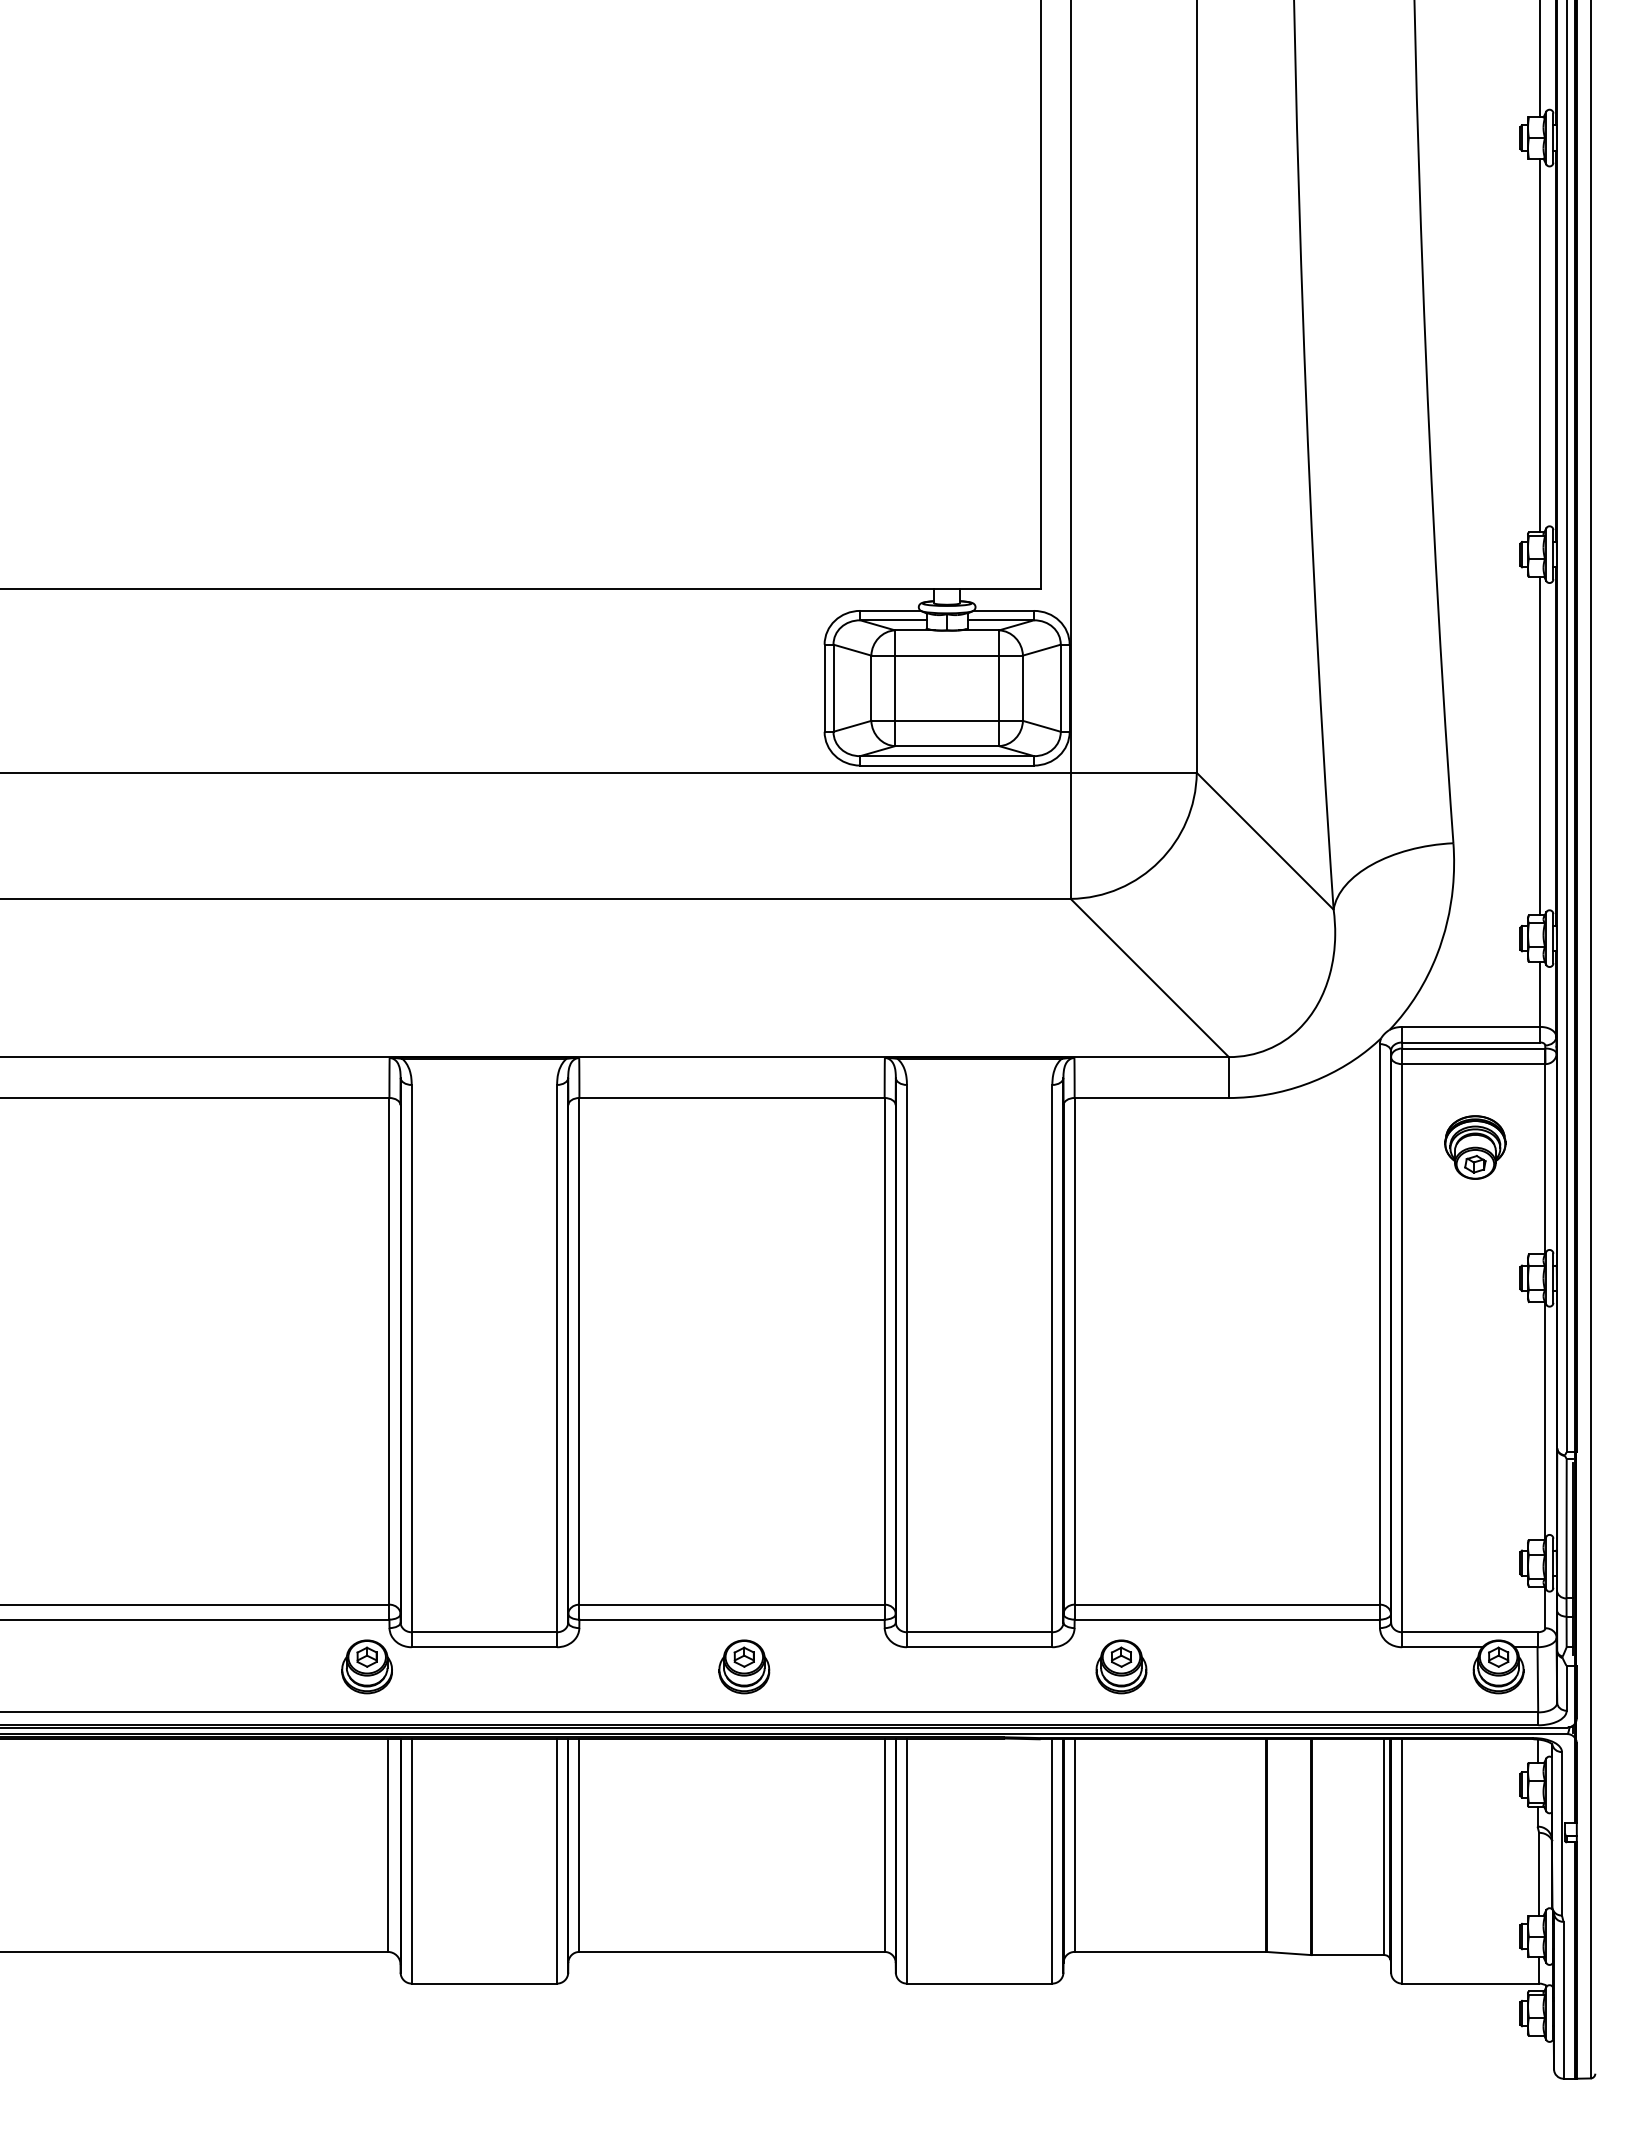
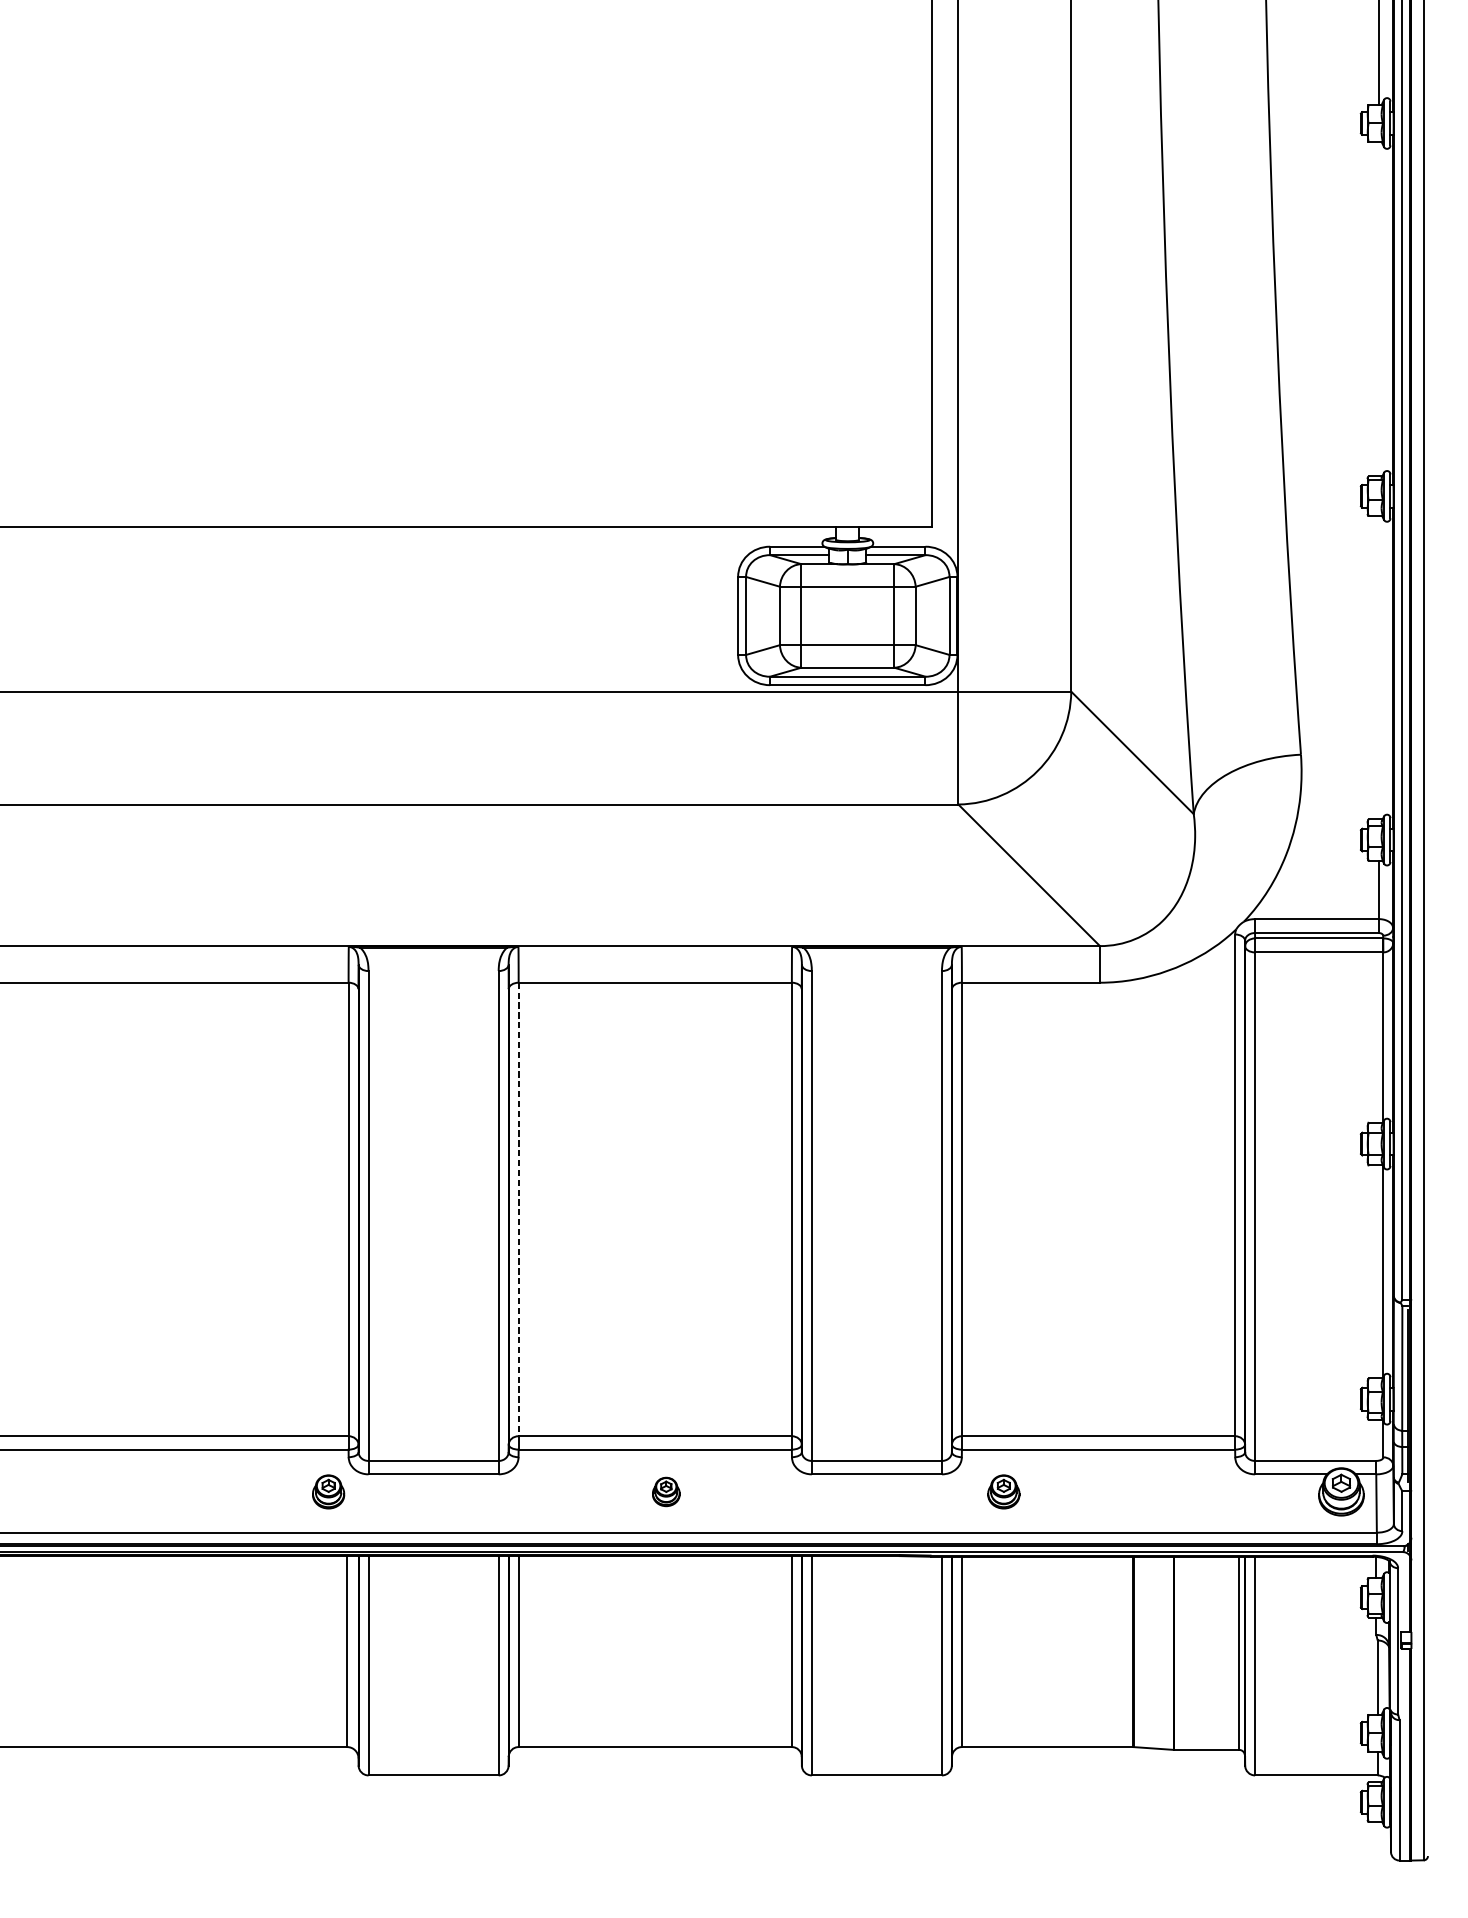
line: (1540, 345) -> (1378, 309), removed
line: (1540, 746) -> (1378, 668), removed
part: (1475, 1147) -> (1320, 1027), removed
line: (579, 1351) -> (518, 1209), solid -> dashed
part: (366, 1666) -> (328, 1491), size x0.7
part: (744, 1666) -> (666, 1491), size x0.6
part: (1121, 1666) -> (1003, 1491), size x0.7

